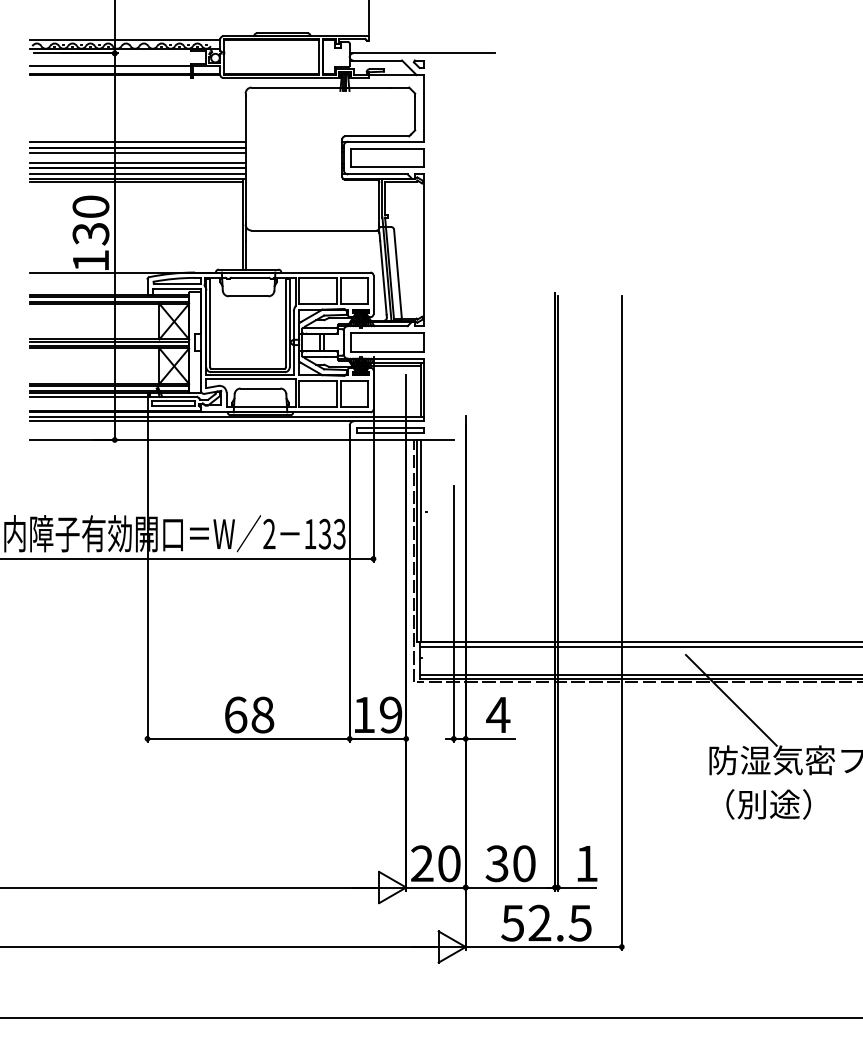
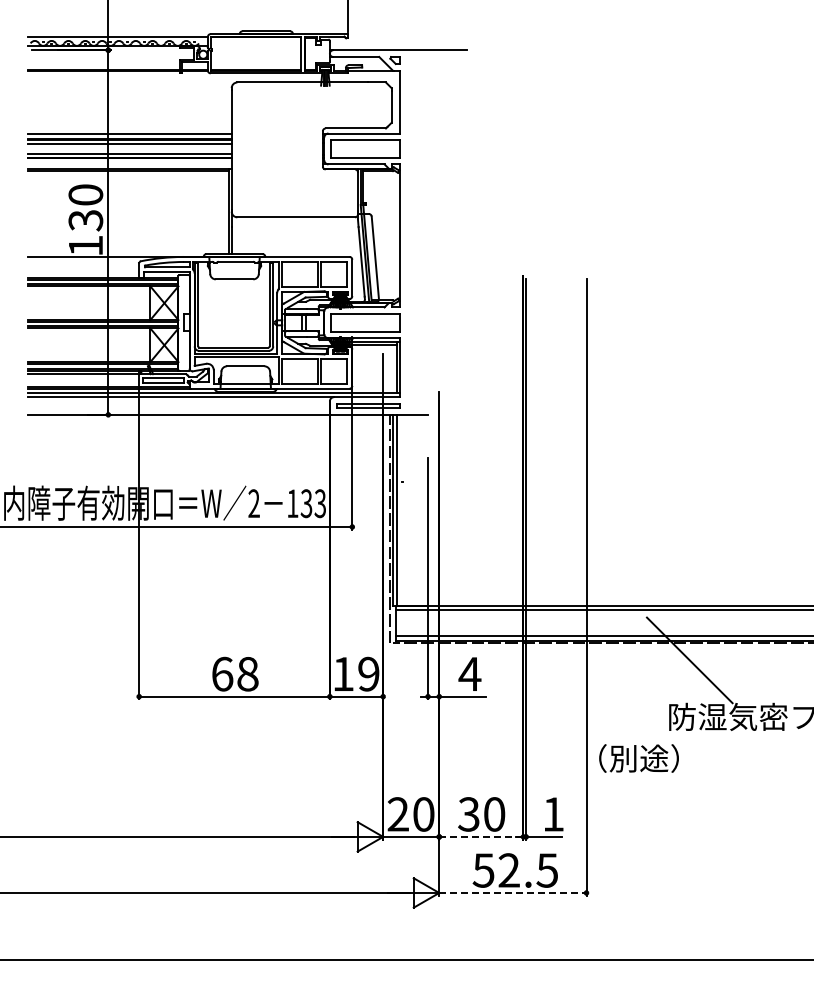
line: (109, 66) -> (103, 62), removed
line: (137, 174) -> (129, 164), removed
text: (768, 804) -> (638, 758), moved
line: (510, 887) -> (481, 836), solid -> dashed
line: (543, 946) -> (512, 892), solid -> dashed

